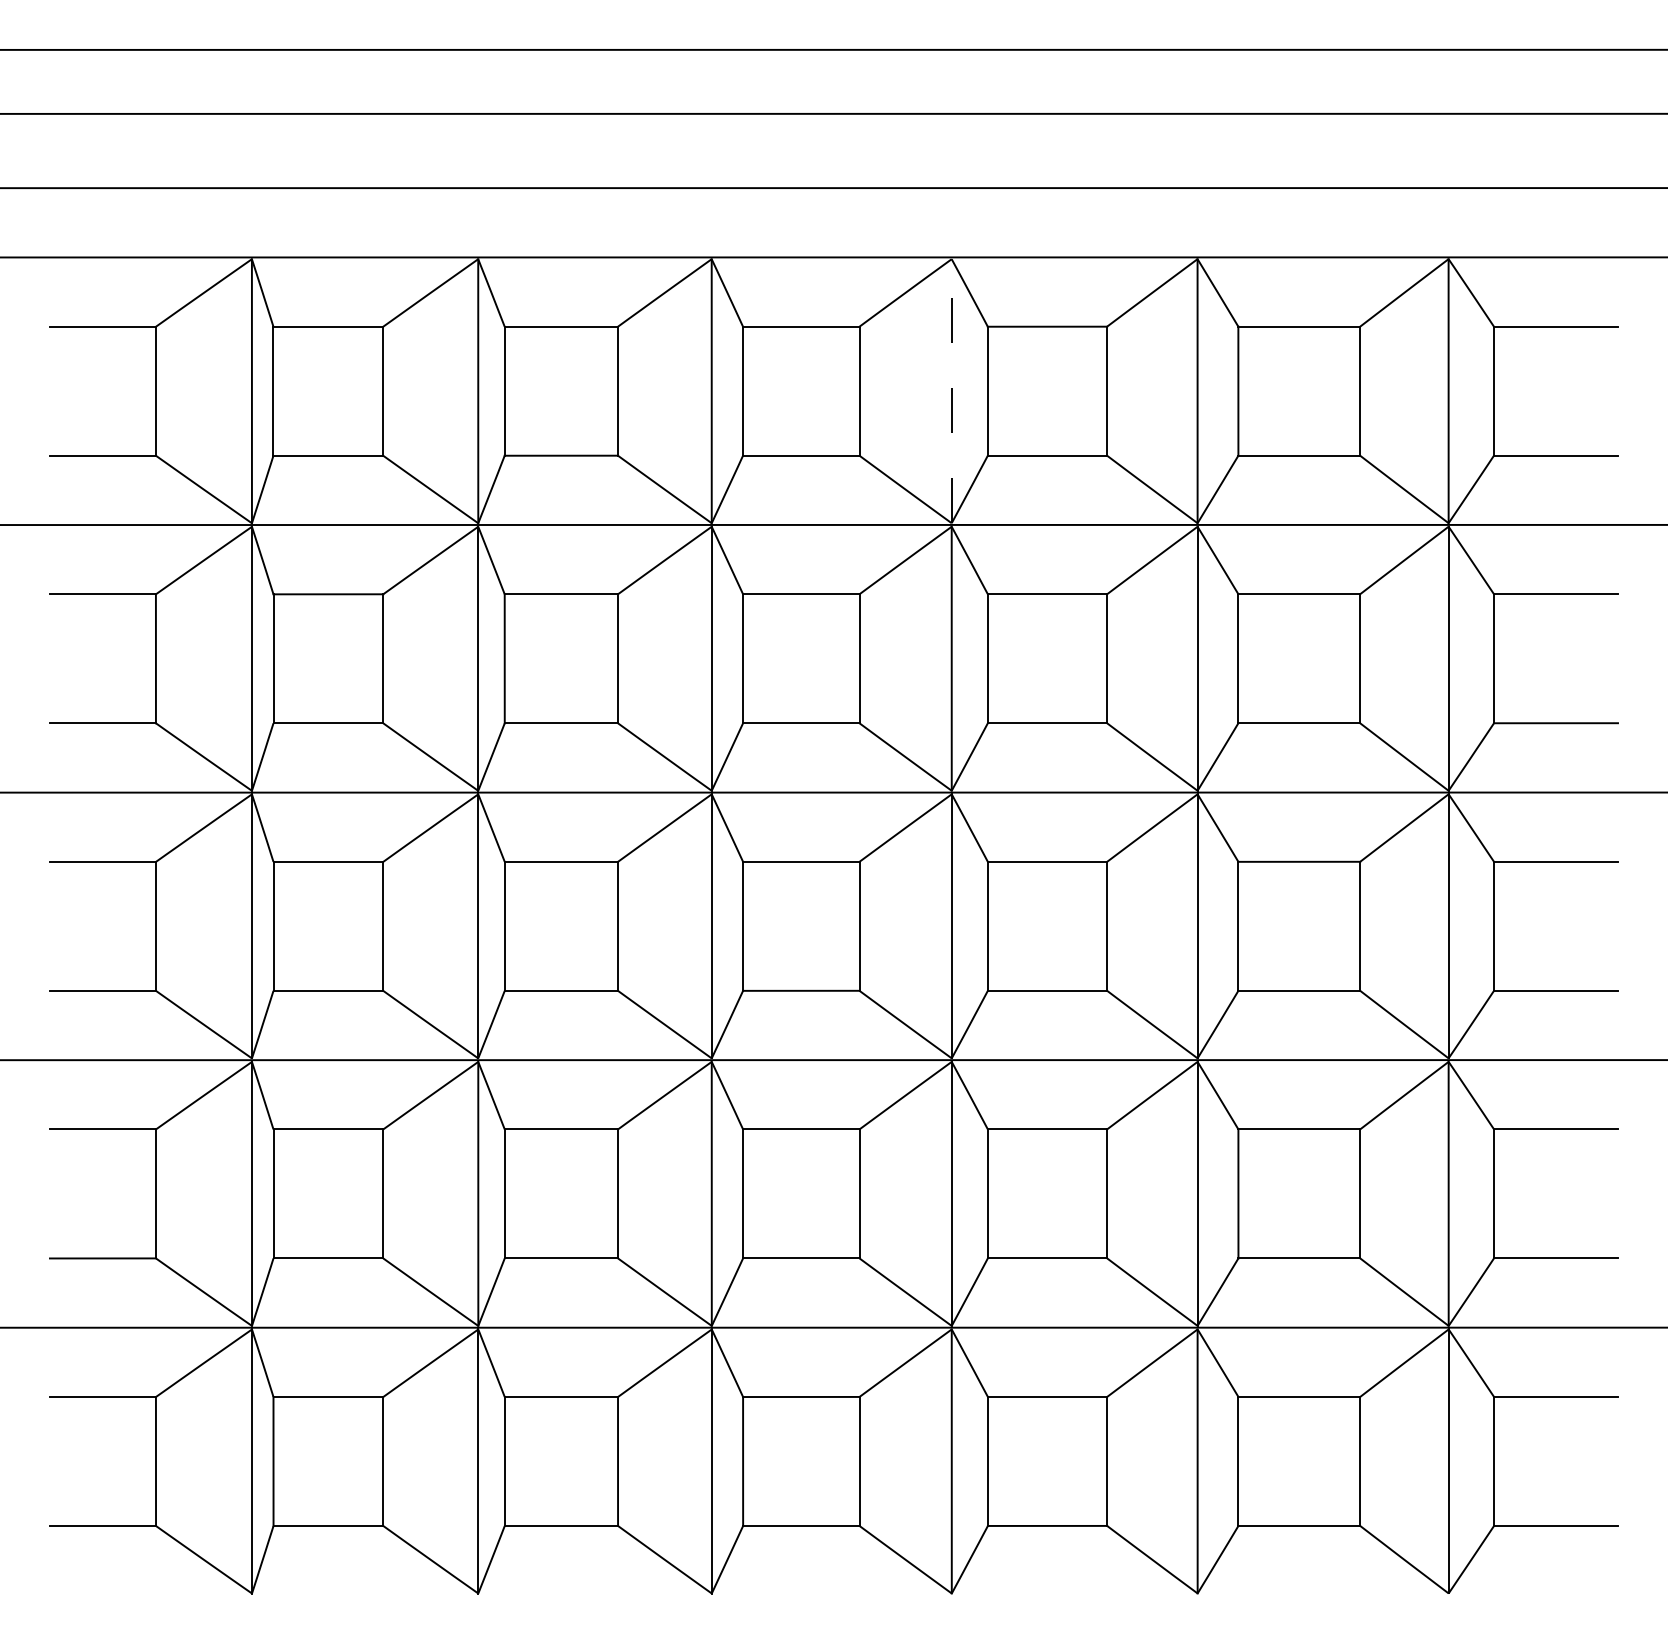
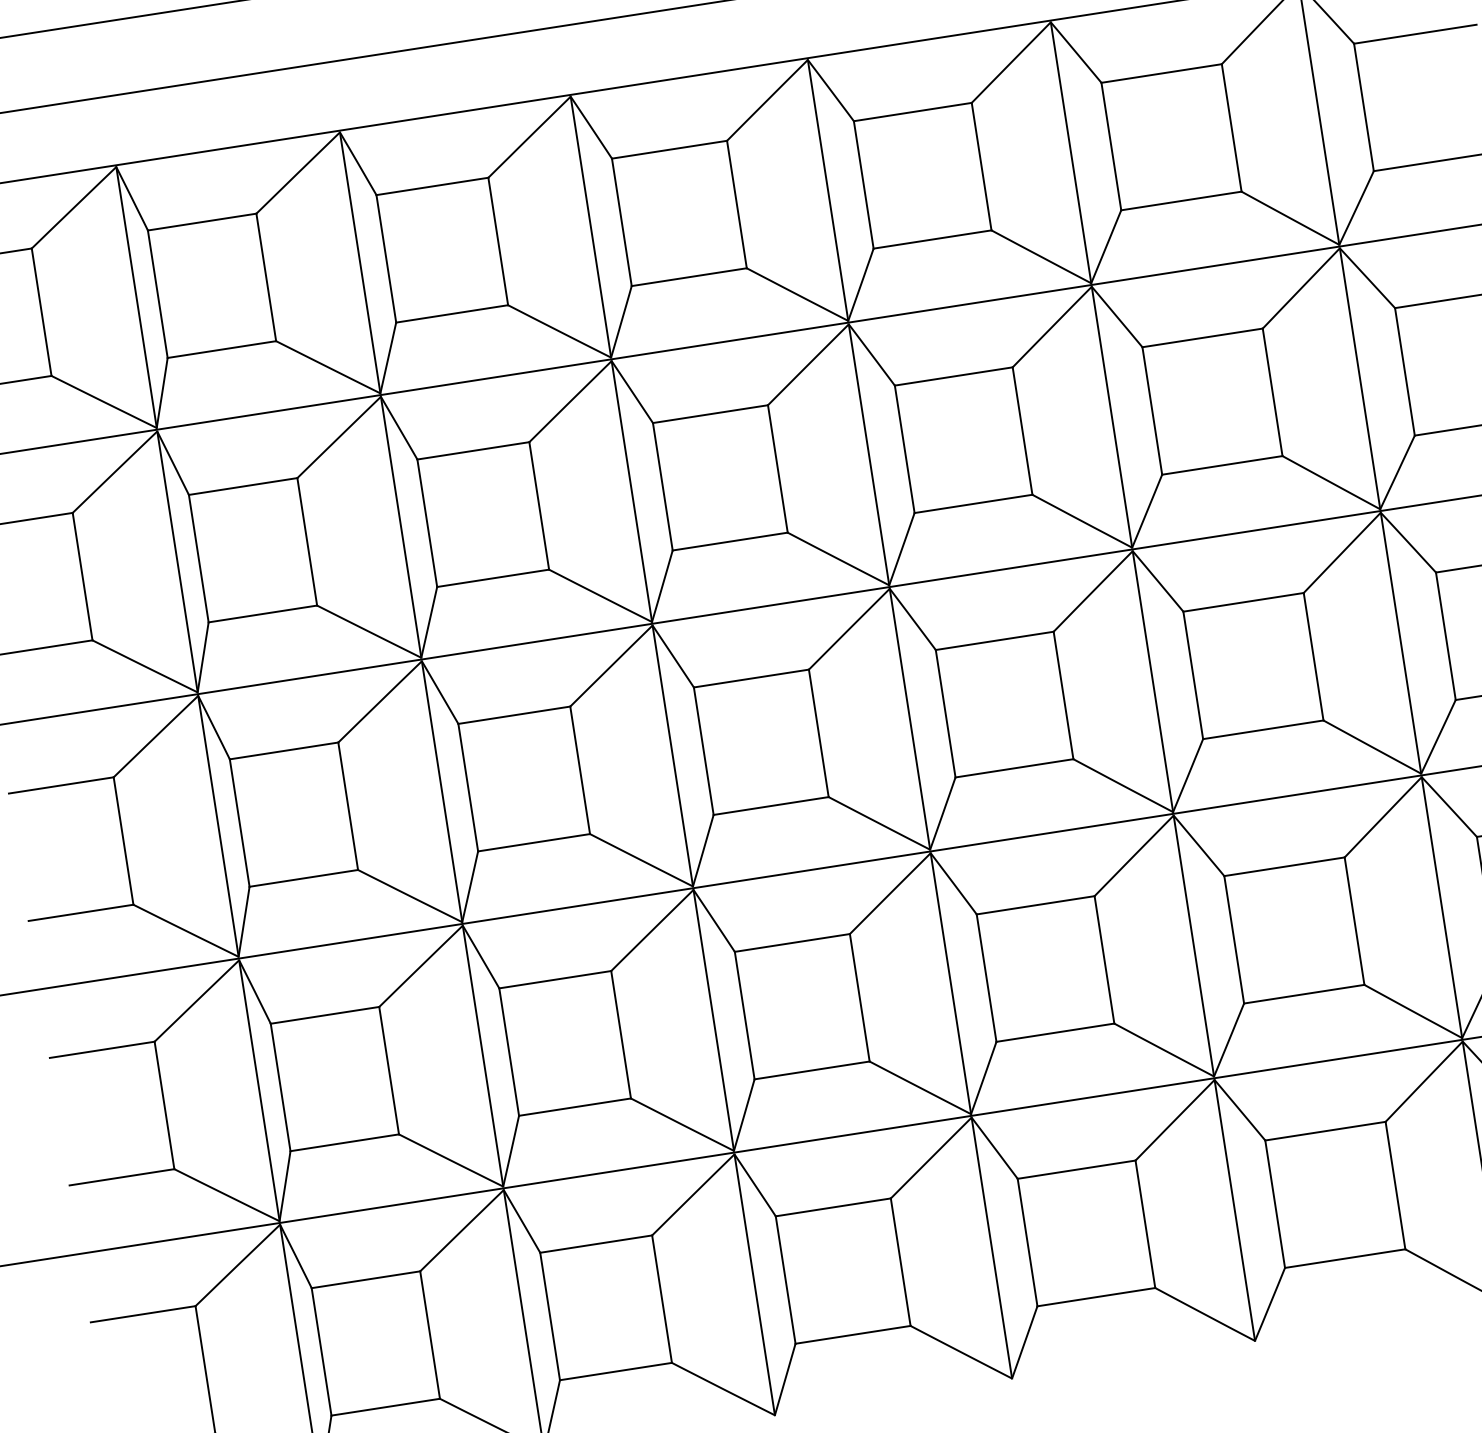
line: (951, 390) -> (827, 189), dashed -> solid

